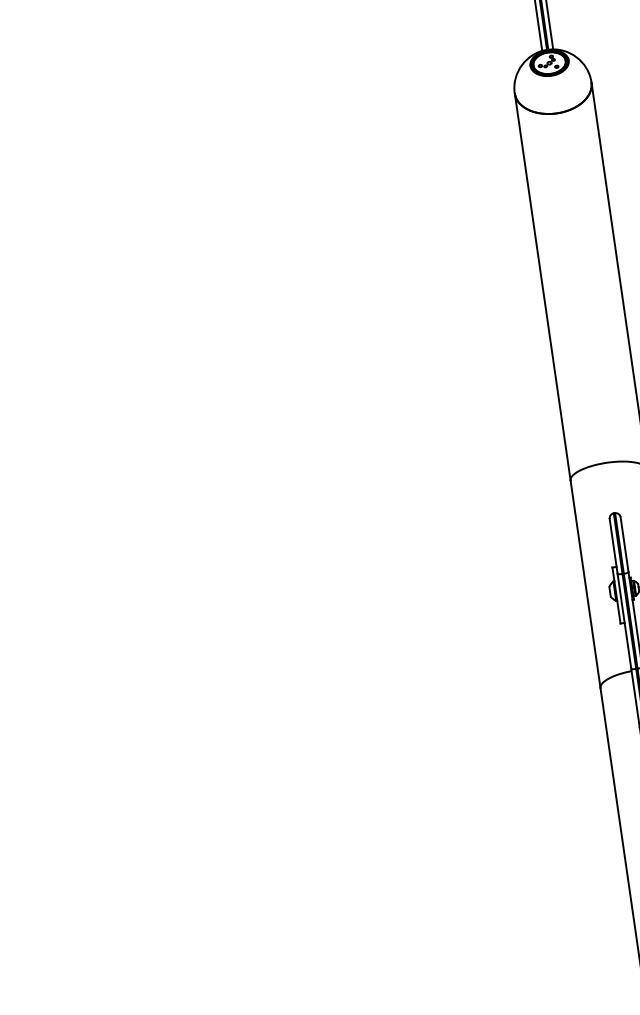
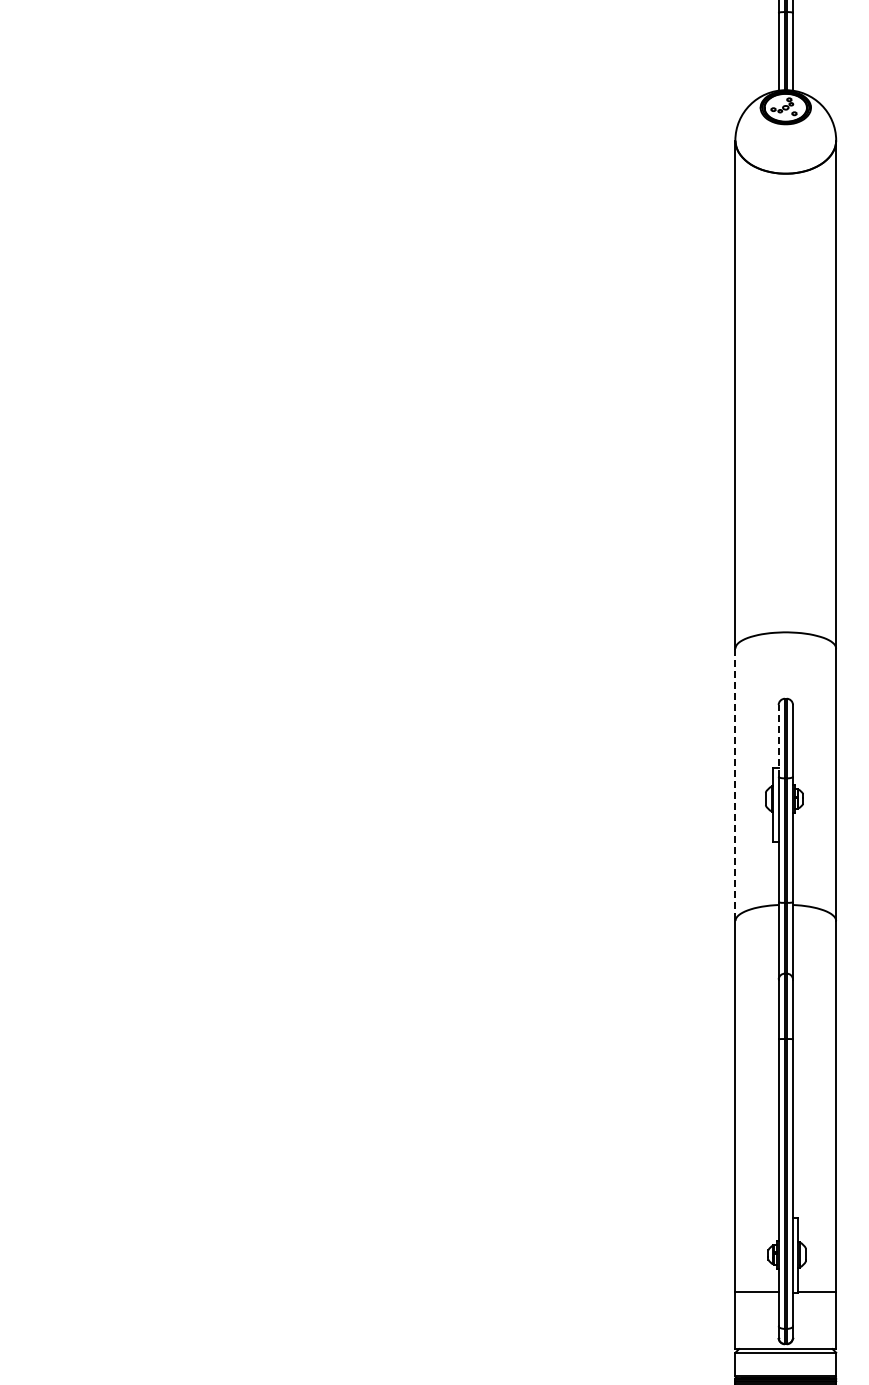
line: (613, 545) -> (778, 740), solid -> dashed
line: (585, 584) -> (735, 785), solid -> dashed

